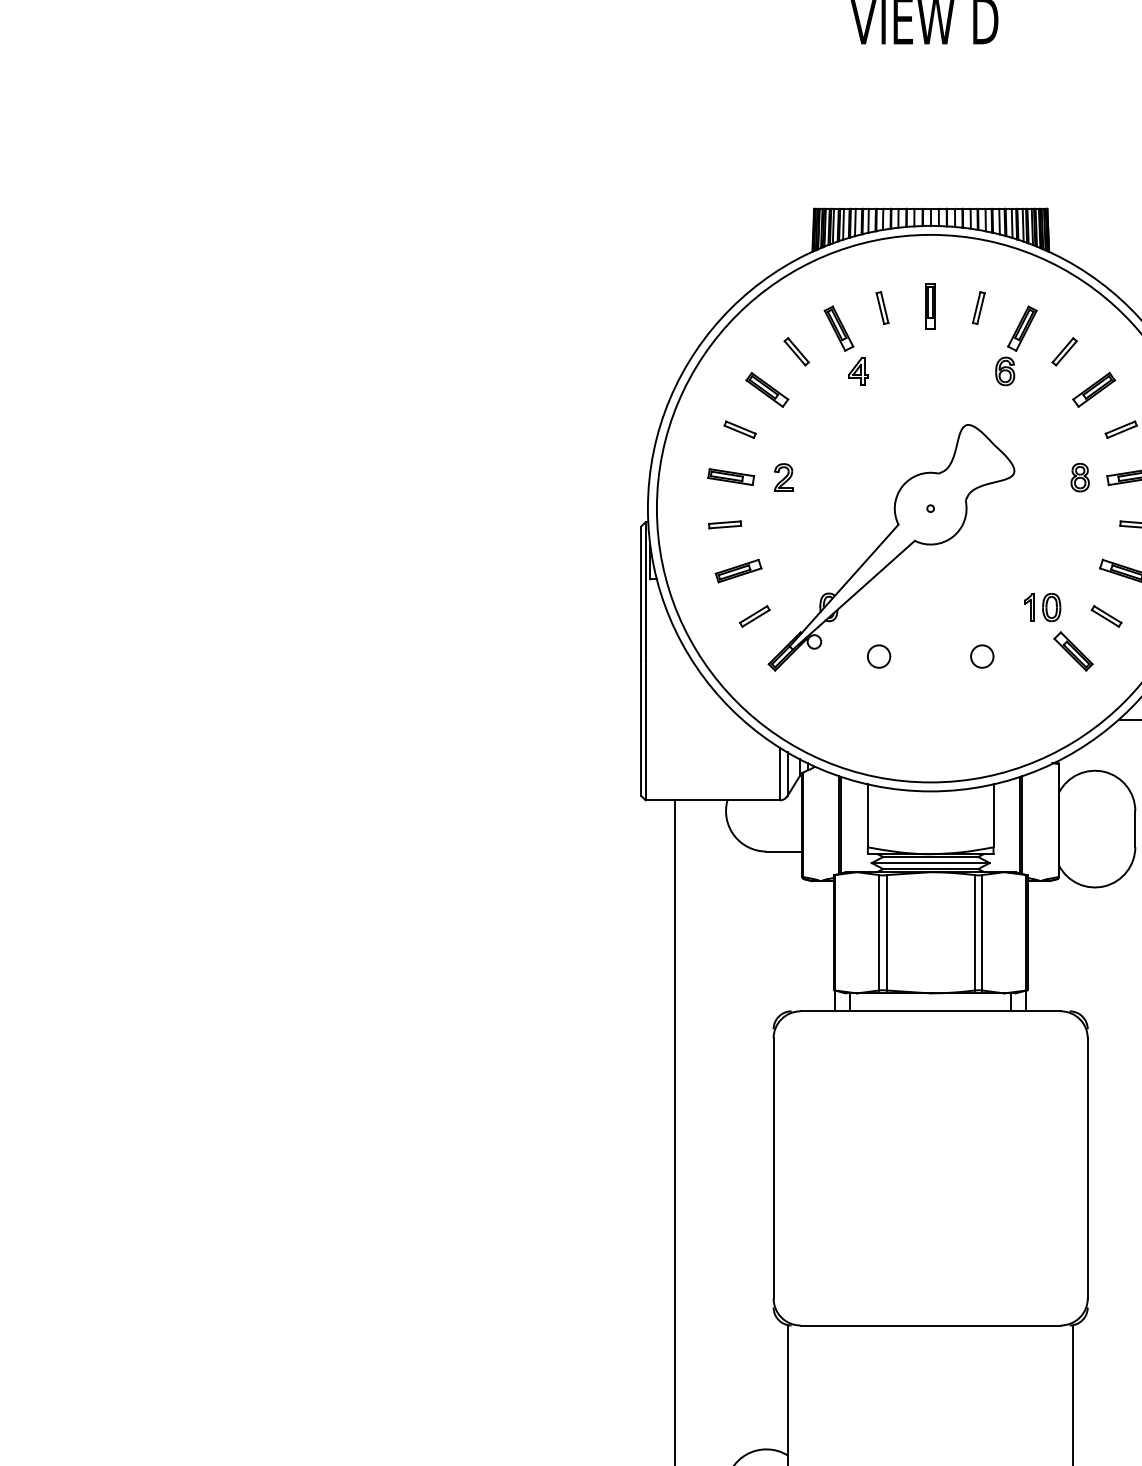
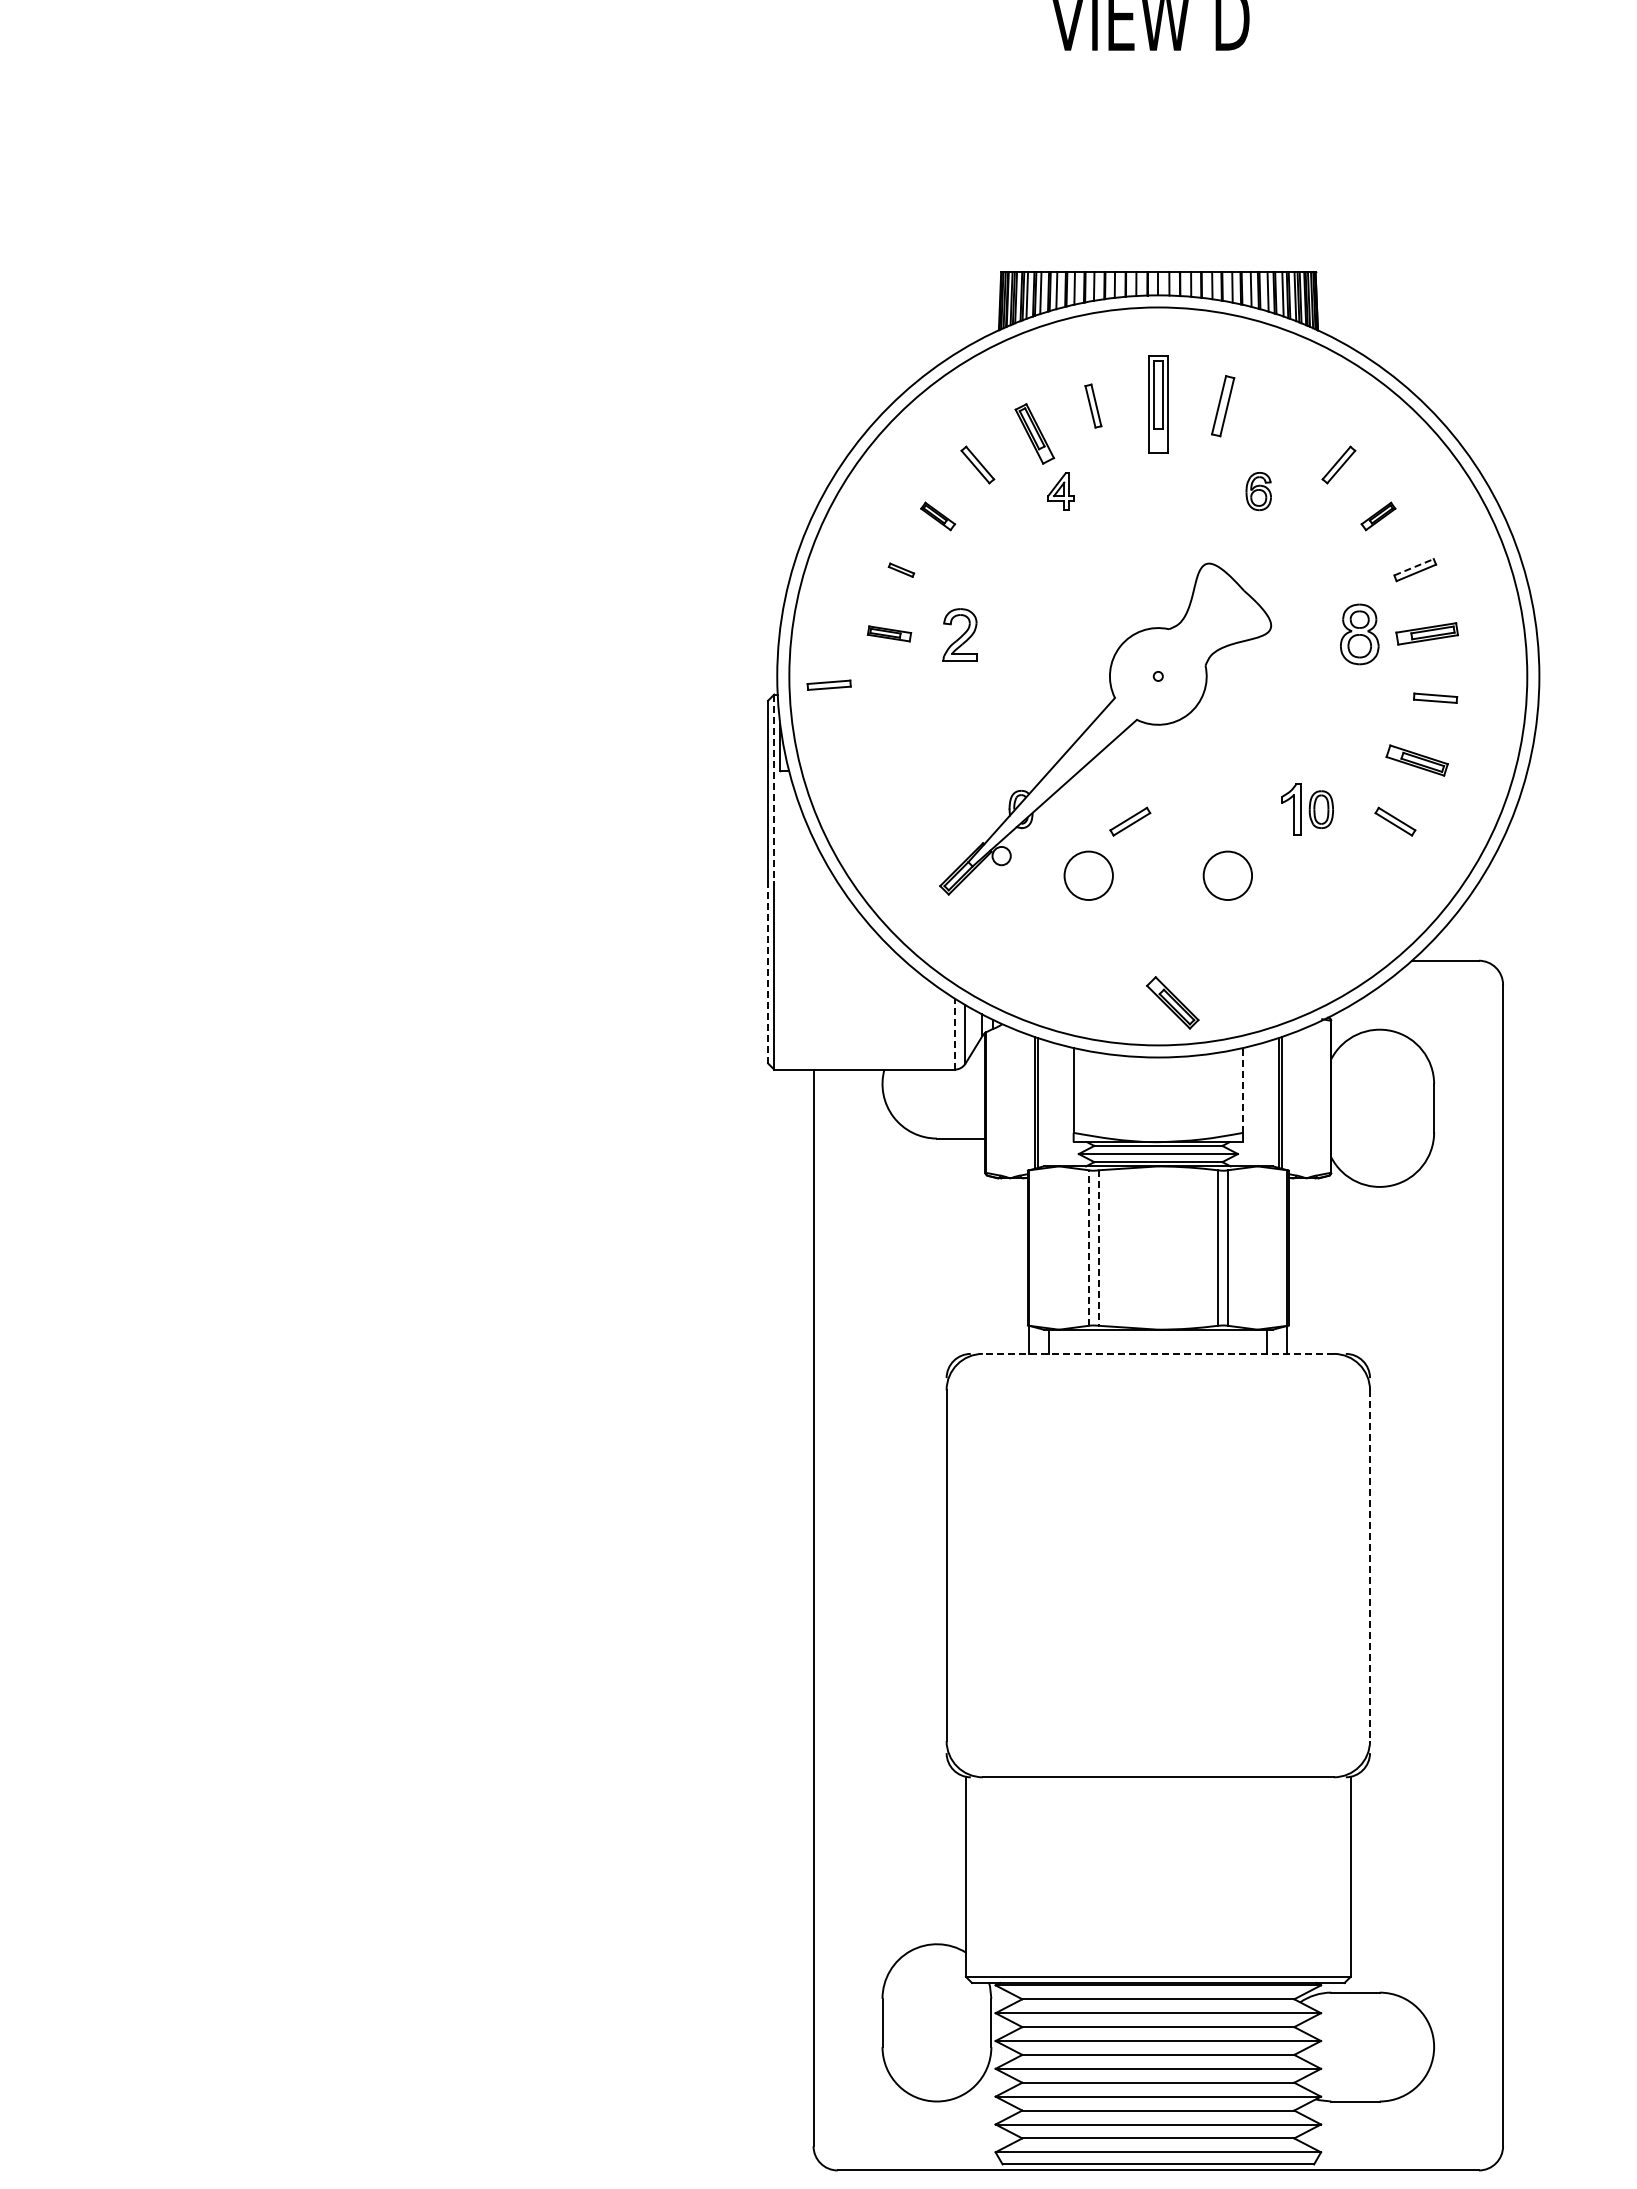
part: (930, 306) -> (1157, 403), size x1.6
part: (979, 307) -> (1223, 405), size x1.4
part: (1022, 328) -> (1281, 433), removed
part: (766, 389) -> (937, 516), size x0.6
part: (1094, 389) -> (1378, 516), size x0.6
line: (1120, 427) -> (1414, 567), solid -> dashed
part: (740, 430) -> (901, 570), size x0.6
part: (731, 476) -> (889, 633), size x0.7
part: (783, 477) -> (959, 634), size x1.4
part: (1079, 477) -> (1359, 634), size x1.6
part: (724, 524) -> (828, 684), moved
part: (738, 571) -> (899, 760), removed
line: (645, 591) -> (774, 788), solid -> dashed
part: (1029, 607) -> (1291, 809), size x1.4
part: (754, 616) -> (1130, 821), moved
part: (1073, 651) -> (1172, 1002), moved
circle: (878, 656) -> (1088, 875), size x1.6
circle: (982, 656) -> (1227, 875), size x1.6
line: (641, 728) -> (768, 972), solid -> dashed
line: (779, 773) -> (954, 1033), solid -> dashed
line: (993, 815) -> (1243, 1089), solid -> dashed
line: (878, 933) -> (1088, 1248), solid -> dashed
line: (887, 933) -> (1099, 1248), solid -> dashed
line: (930, 1011) -> (1157, 1353), solid -> dashed
line: (1088, 1169) -> (1370, 1566), solid -> dashed

